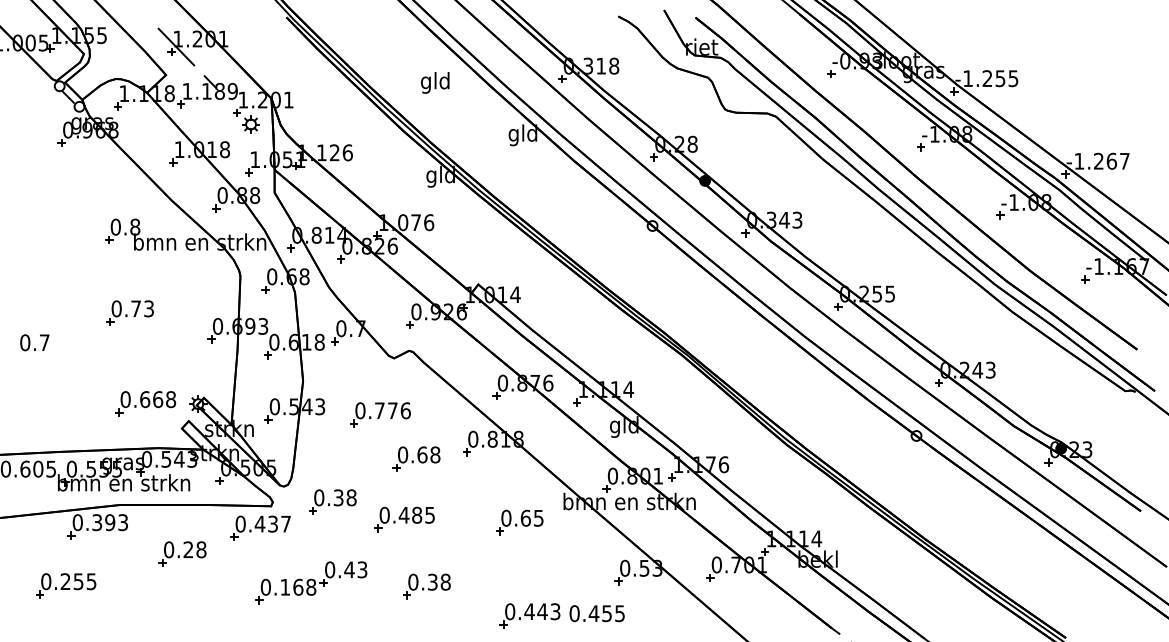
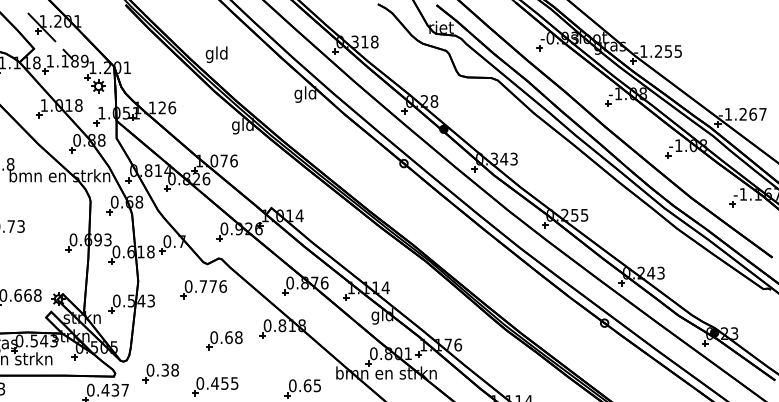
text: (435, 82) -> (216, 54), moved
part: (380, 414) -> (203, 289), moved
text: (417, 514) -> (225, 382), 0.485 -> 0.455

